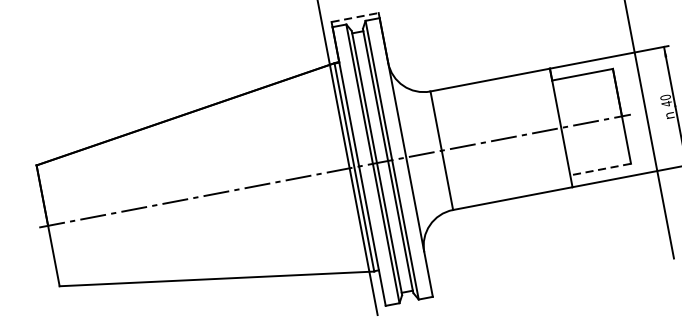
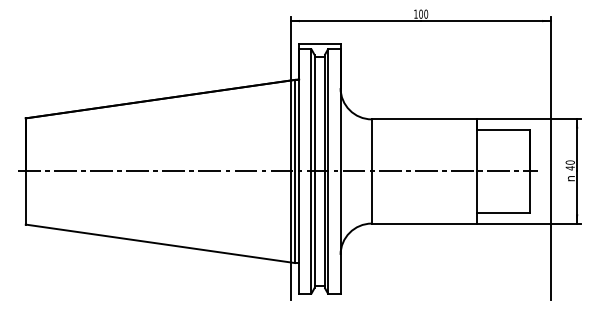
line: (354, 17) -> (319, 44), dashed -> solid
line: (600, 169) -> (503, 213), dashed -> solid

